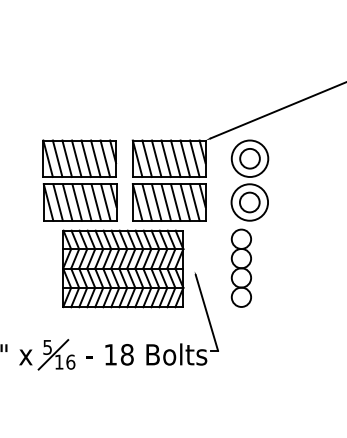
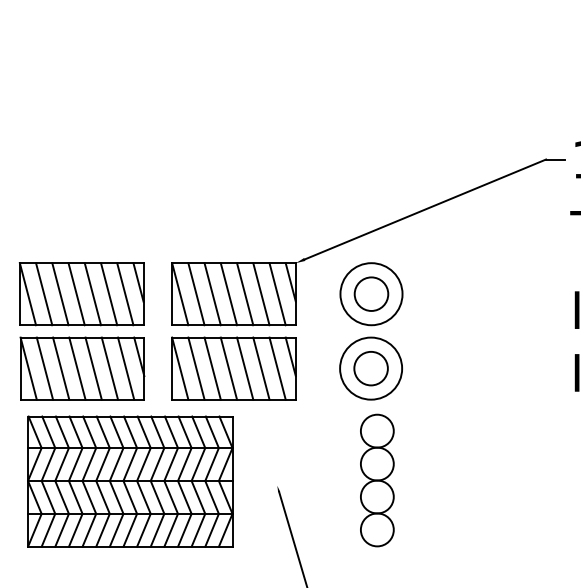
part: (240, 267) -> (375, 479), moved
part: (123, 268) -> (130, 480), moved

